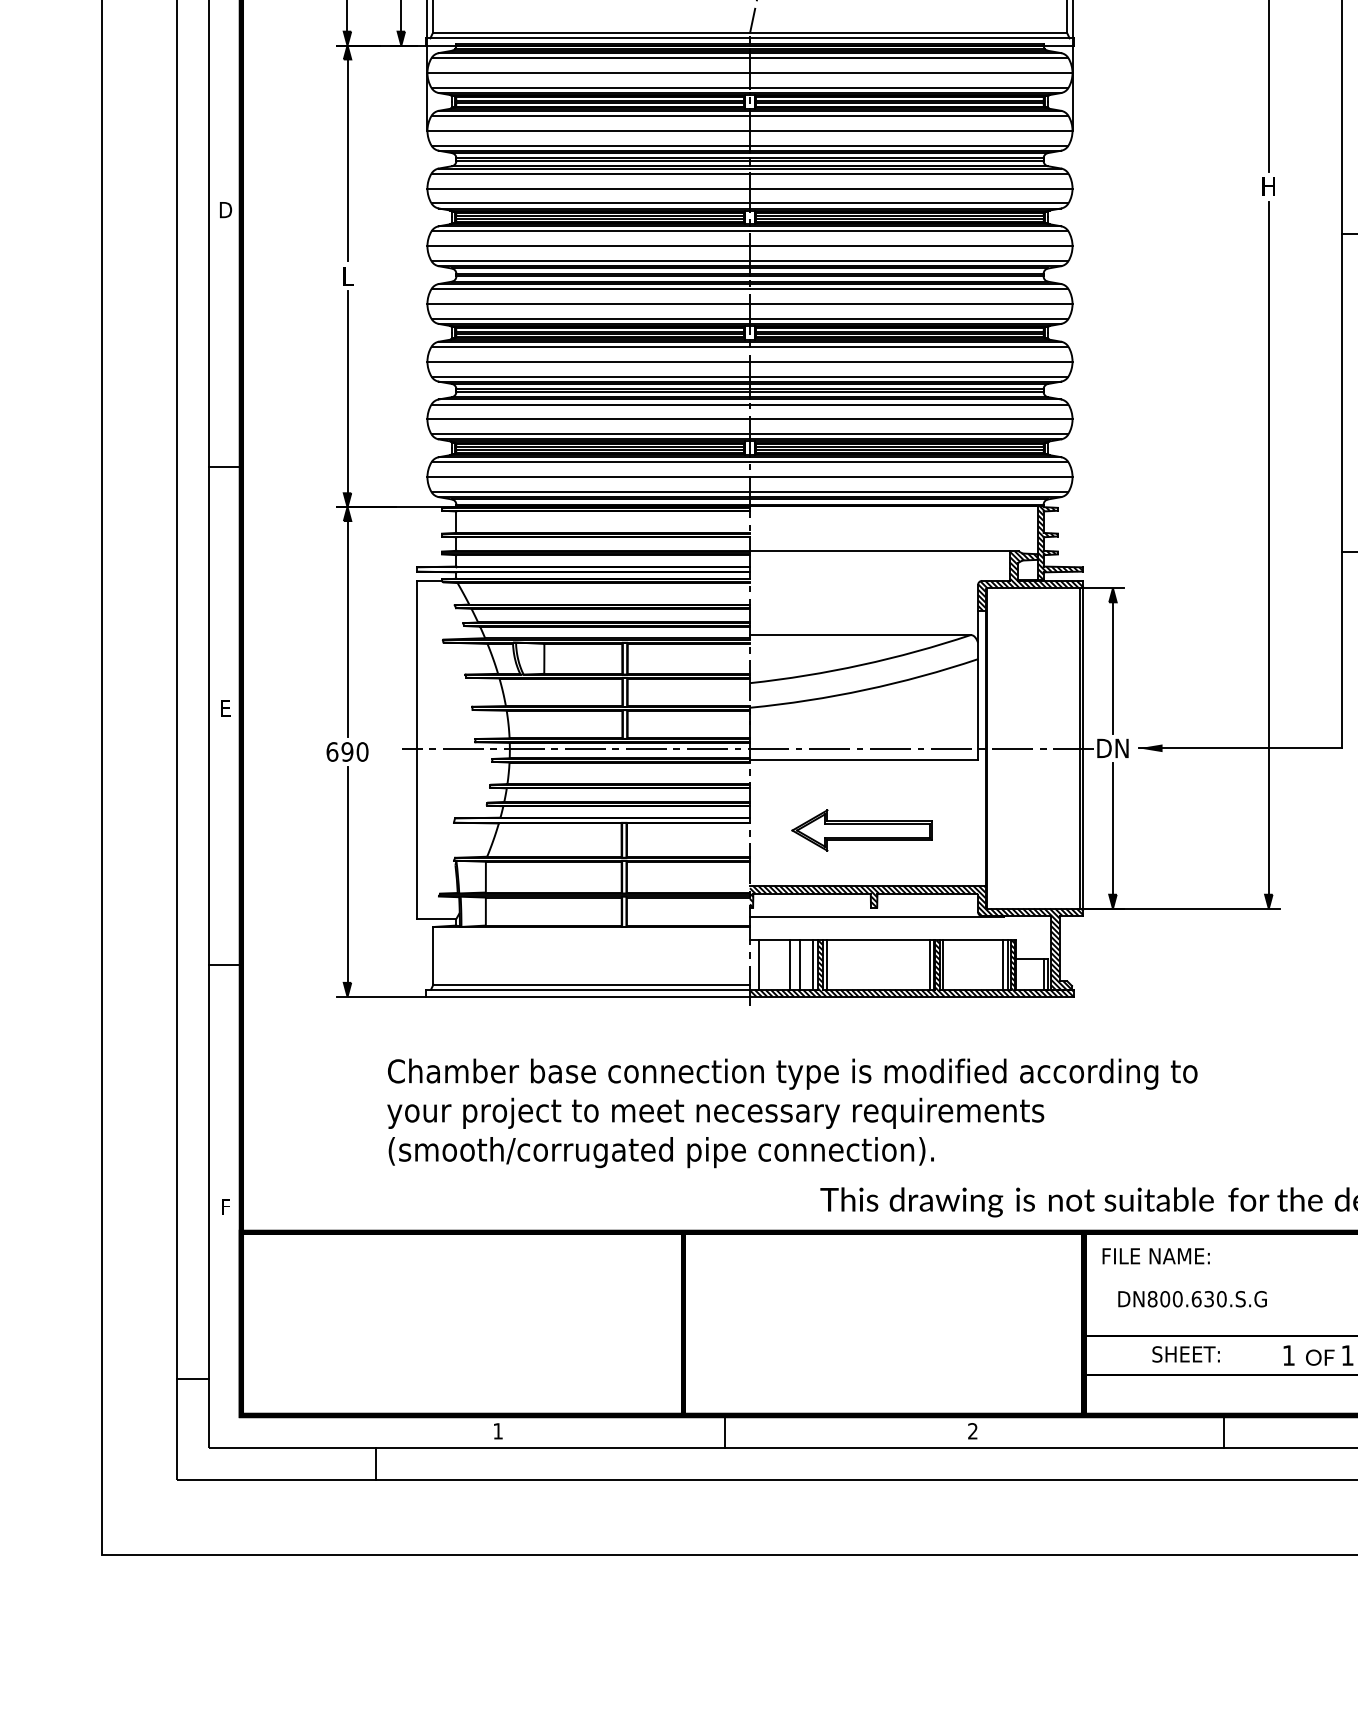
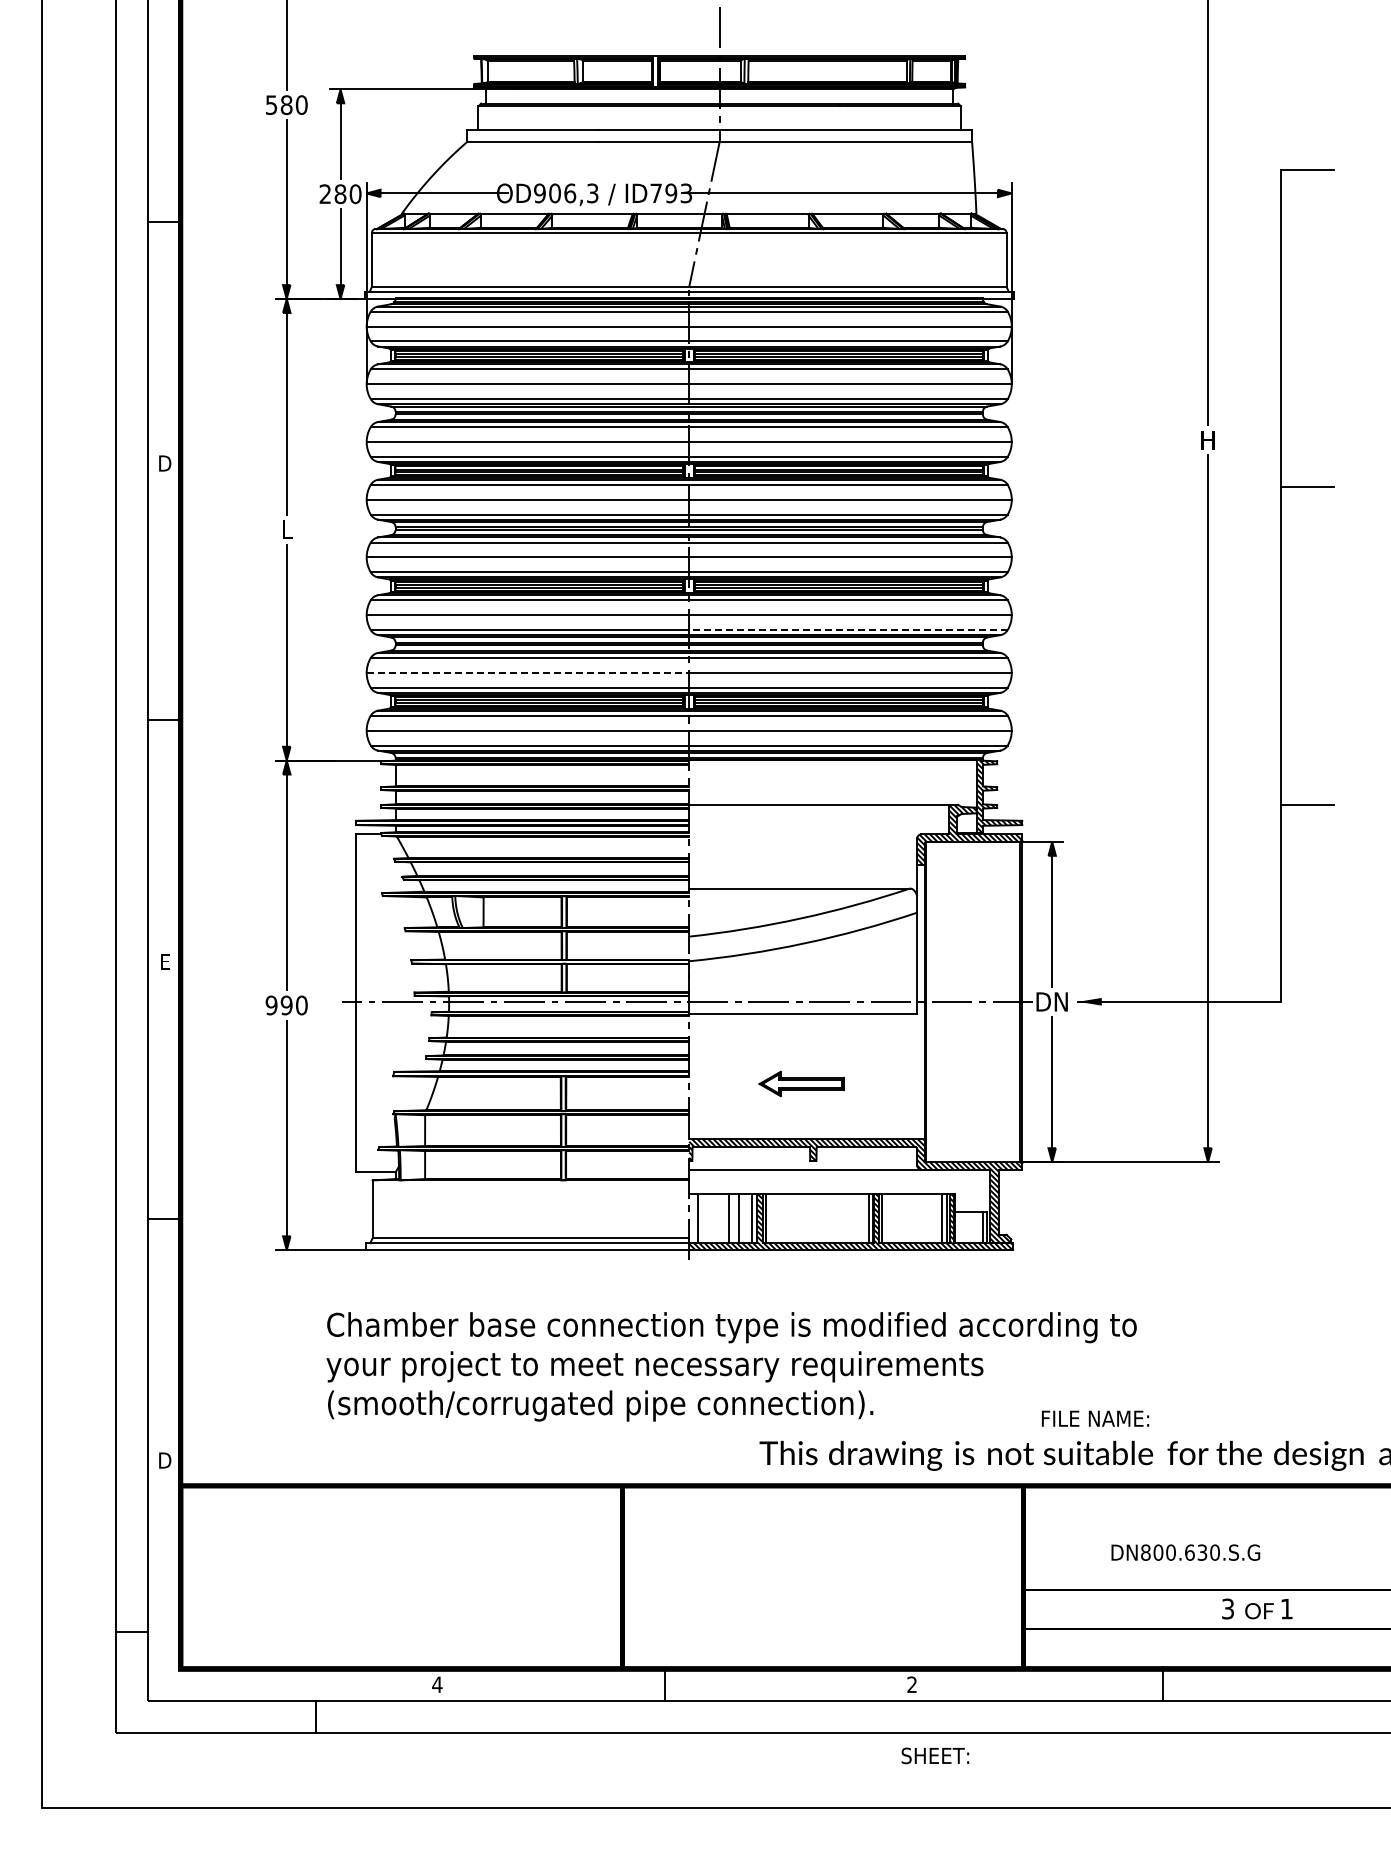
line: (908, 377) -> (847, 630), solid -> dashed
line: (589, 419) -> (528, 672), solid -> dashed
text: (332, 752) -> (271, 1005), 690 -> 990
part: (862, 830) -> (801, 1083), size x0.6
text: (226, 1207) -> (165, 1460), F -> D
text: (1156, 1256) -> (1095, 1418), moved
text: (1192, 1299) -> (1185, 1552), moved
text: (1186, 1354) -> (935, 1755), moved
text: (1289, 1355) -> (1228, 1608), 1 -> 3
text: (498, 1431) -> (437, 1684), 1 -> 4

